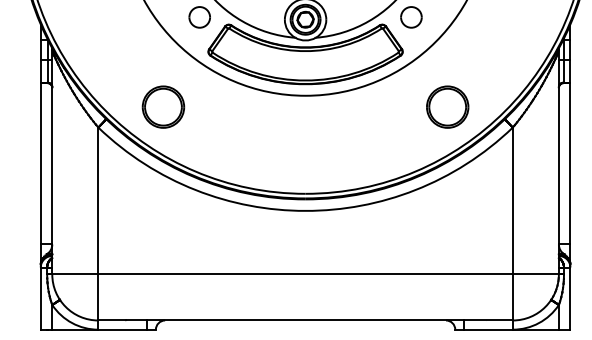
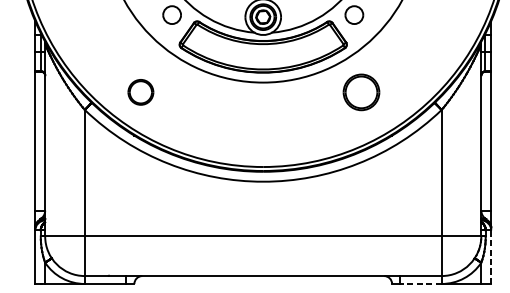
part: (163, 106) -> (140, 91), size x0.7
part: (447, 106) -> (361, 91), moved
line: (570, 298) -> (491, 257), solid -> dashed
line: (488, 329) -> (420, 283), solid -> dashed

